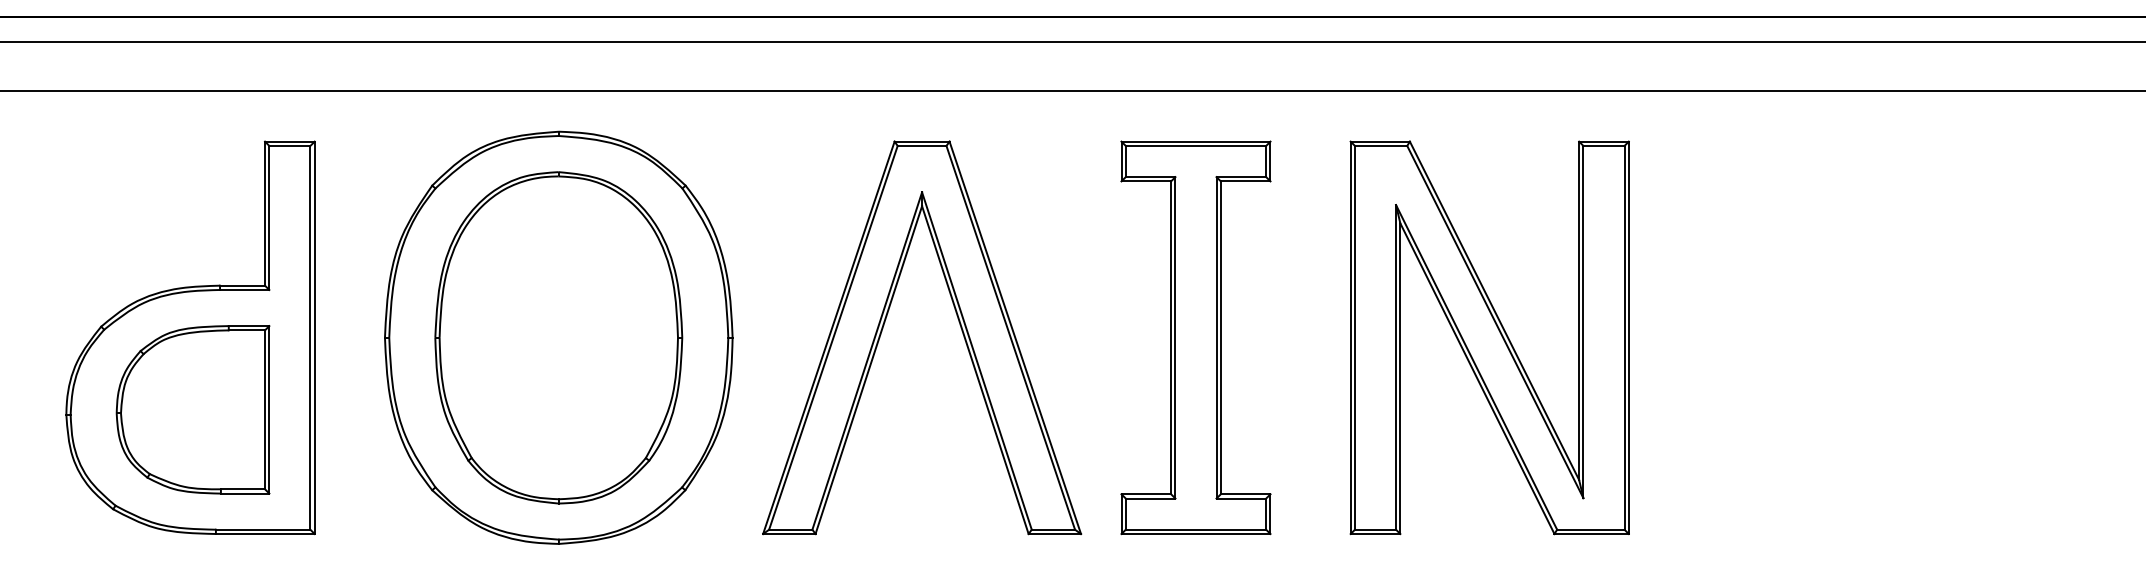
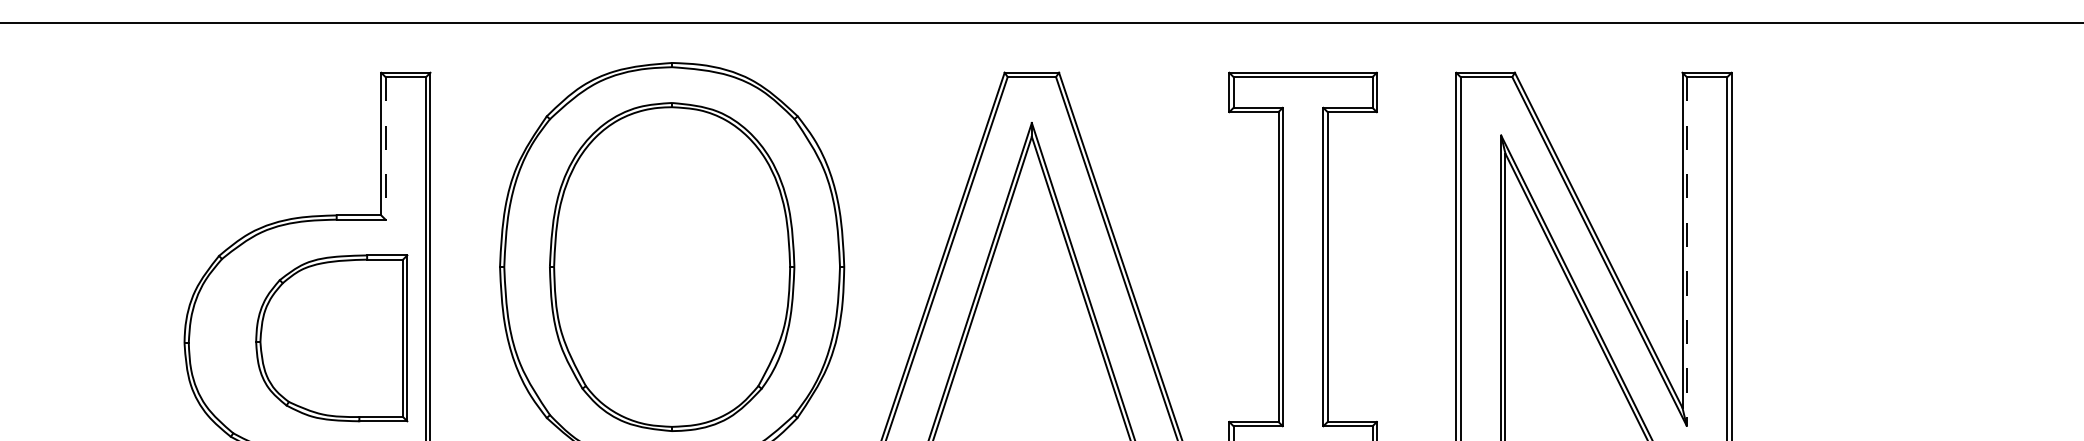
line: (269, 218) -> (385, 148), solid -> dashed
line: (1583, 322) -> (1686, 251), solid -> dashed
part: (192, 409) -> (331, 338), moved

